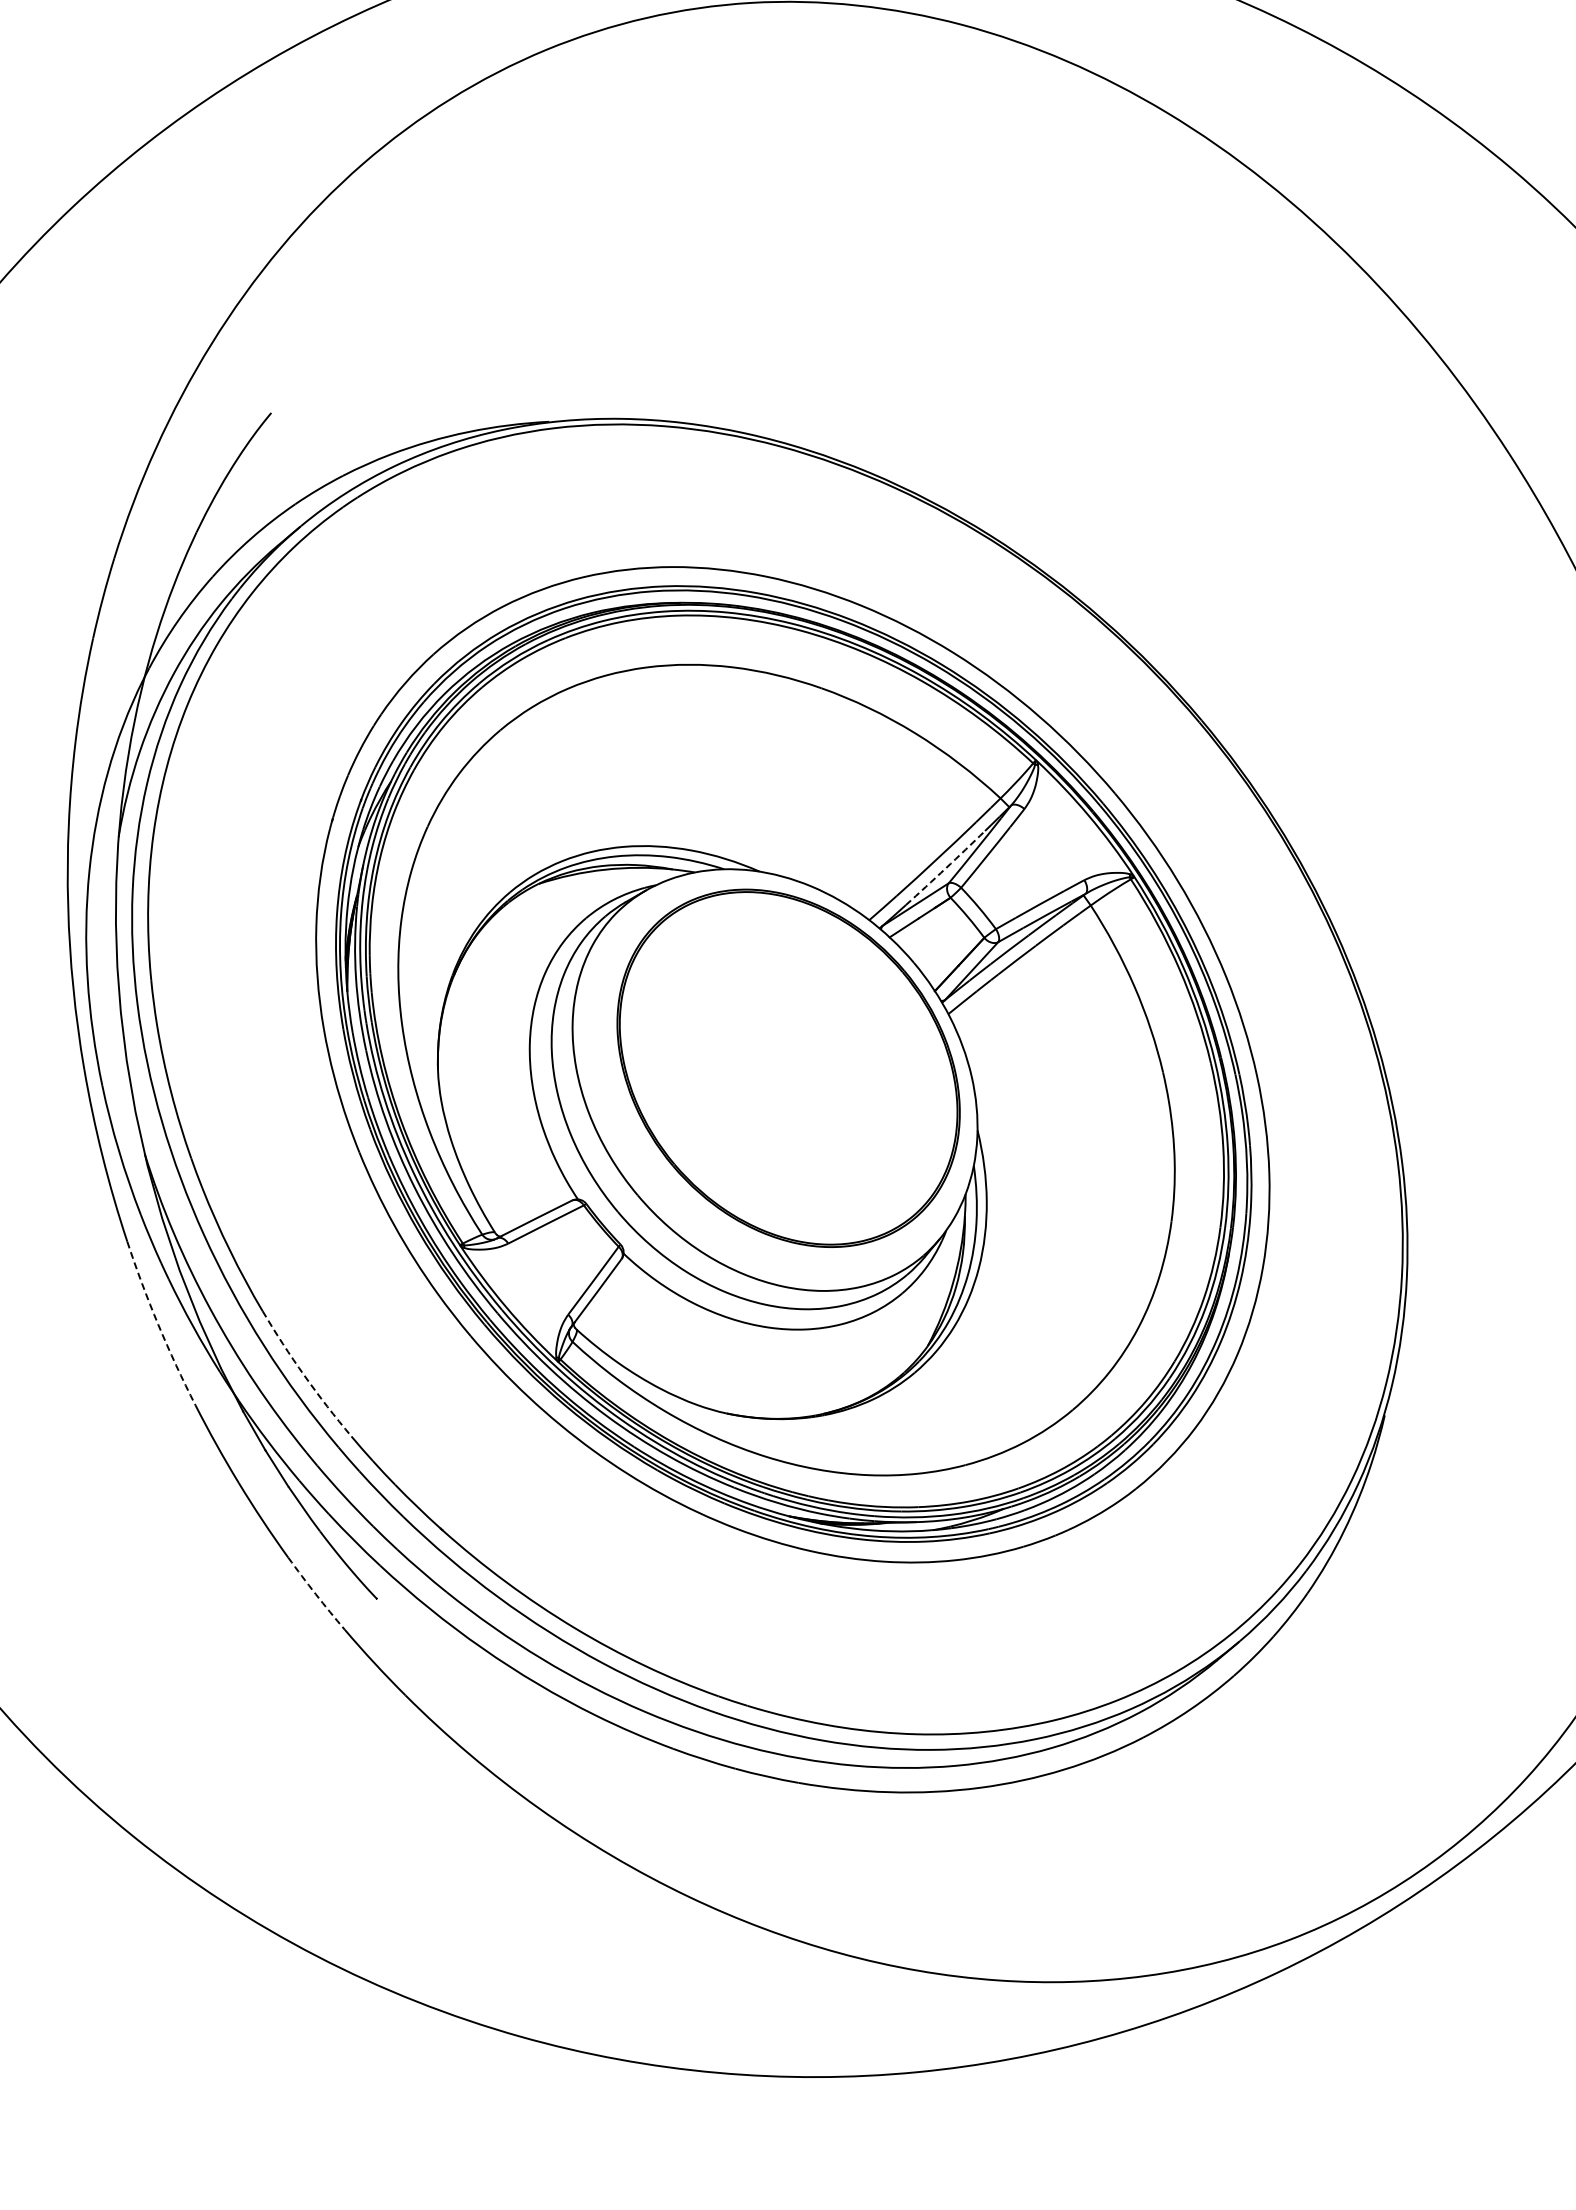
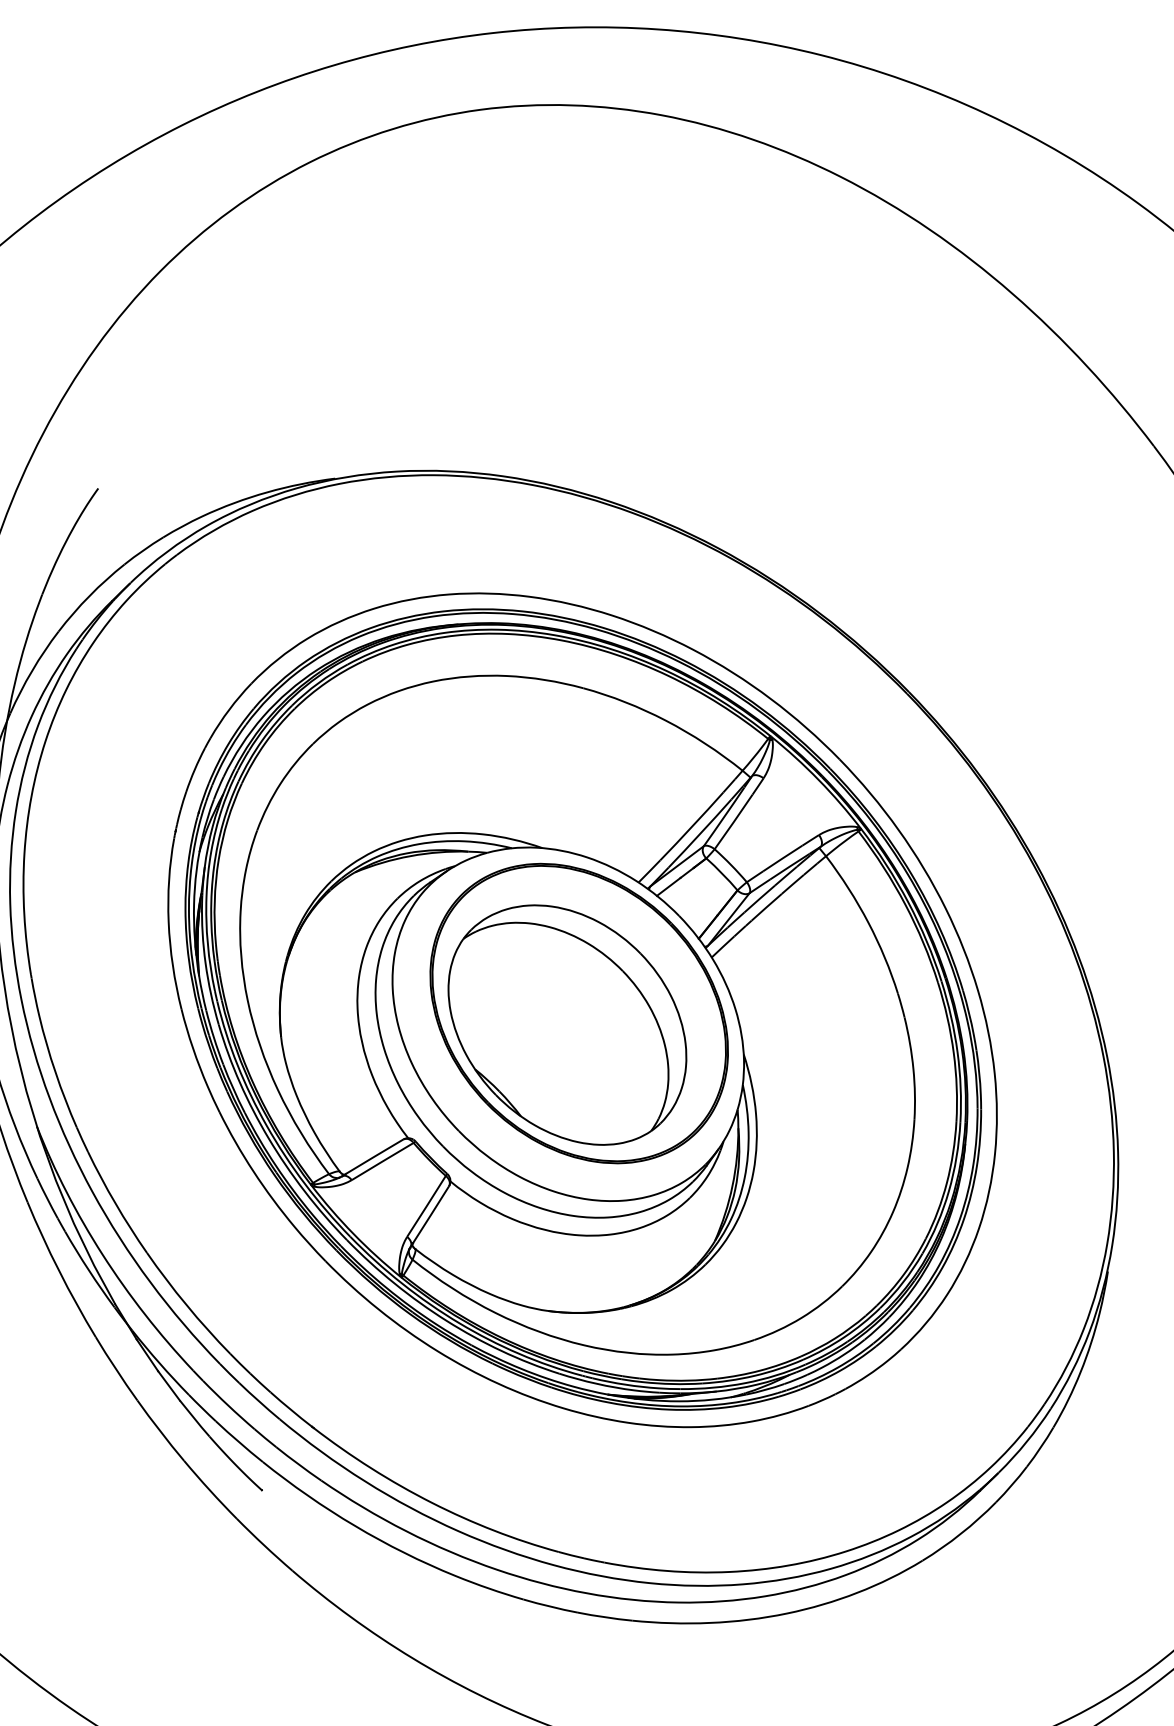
arc: (945, 868) -> (700, 833), dashed -> solid
part: (773, 1080) -> (567, 1024), added
arc: (158, 1324) -> (59, 1270), dashed -> solid
arc: (304, 1375) -> (186, 1305), dashed -> solid
arc: (315, 1594) -> (209, 1490), dashed -> solid

